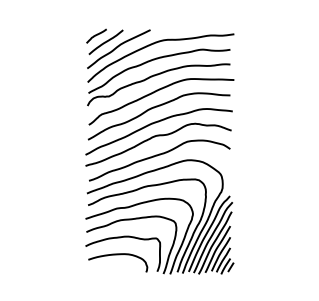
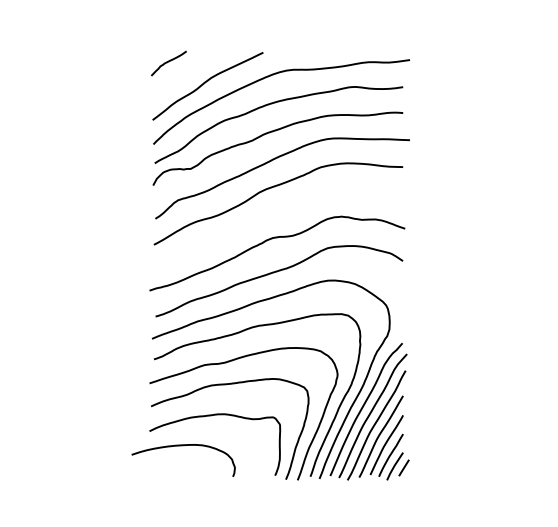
line: (105, 42) -> (184, 74), removed
curve: (155, 123) -> (271, 216), removed
curve: (118, 255) -> (184, 447), moved

